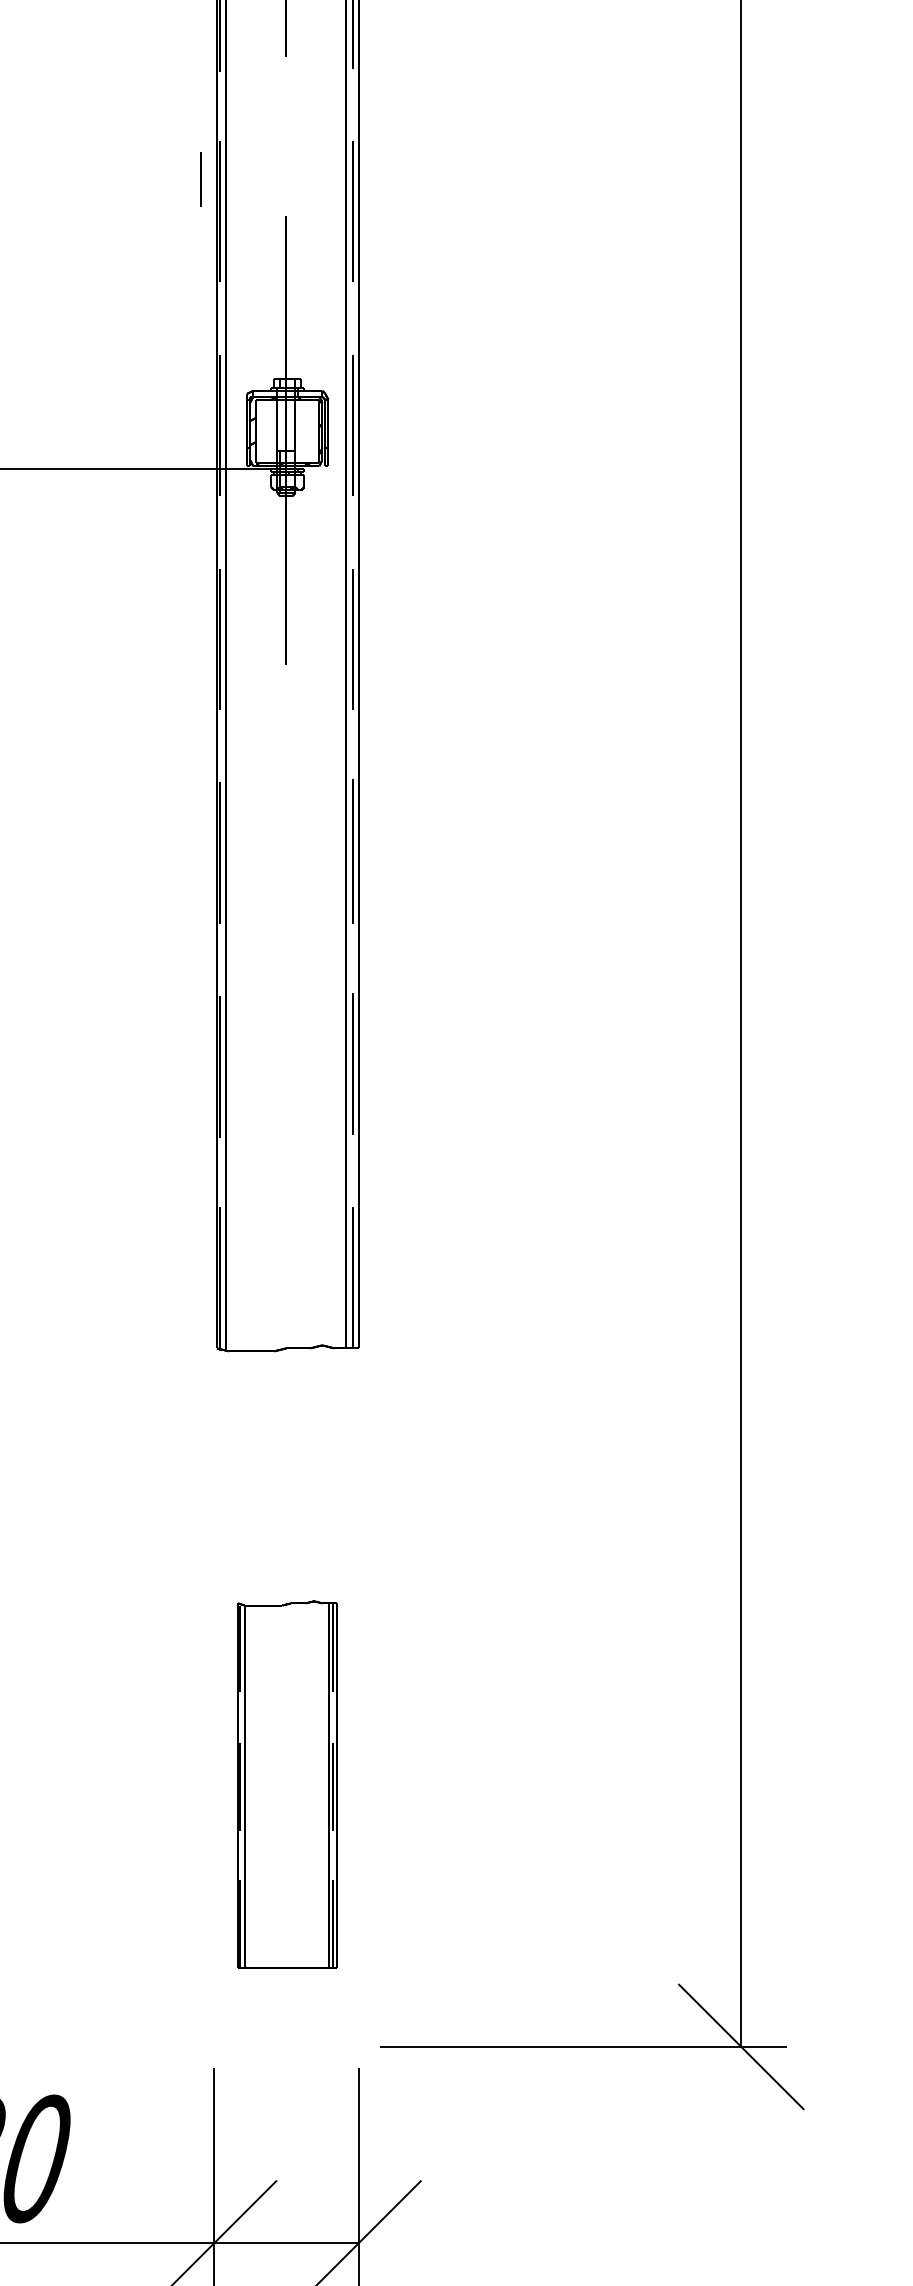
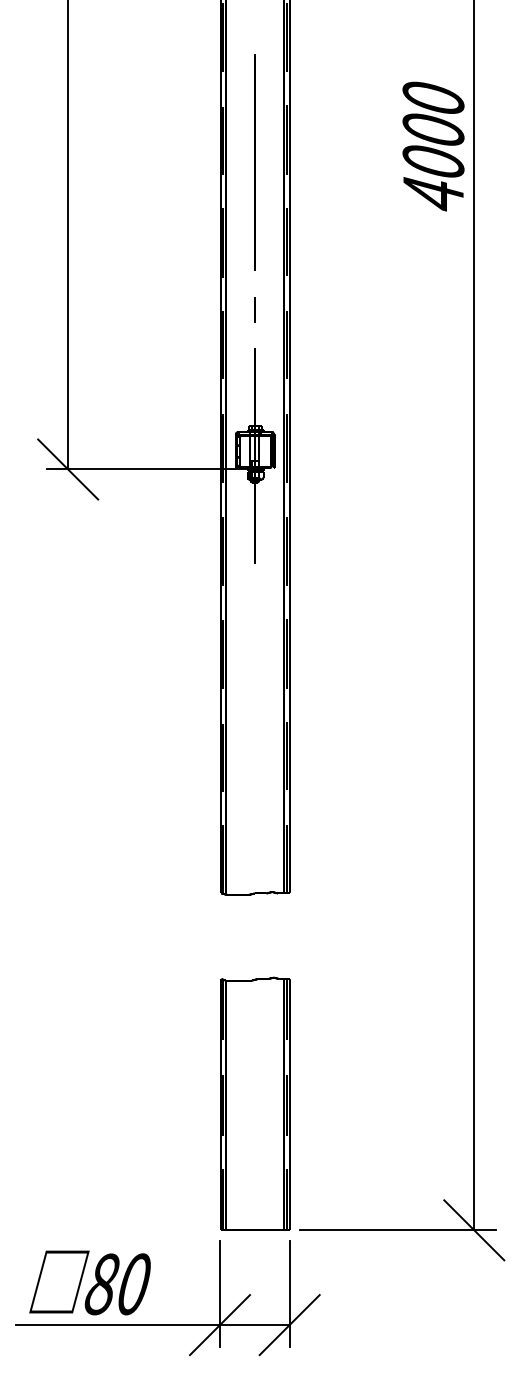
line: (200, 178) -> (254, 309), moved
part: (287, 1783) -> (255, 1103), size x1.43

